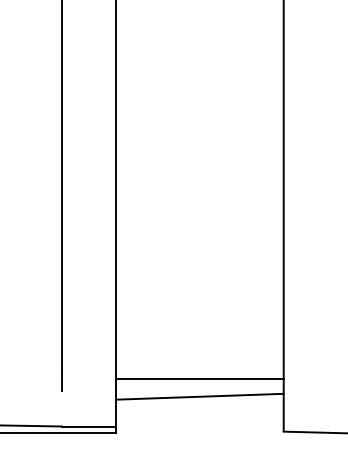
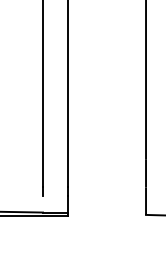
line: (200, 379) -> (107, 190), removed
line: (200, 396) -> (107, 198), removed

